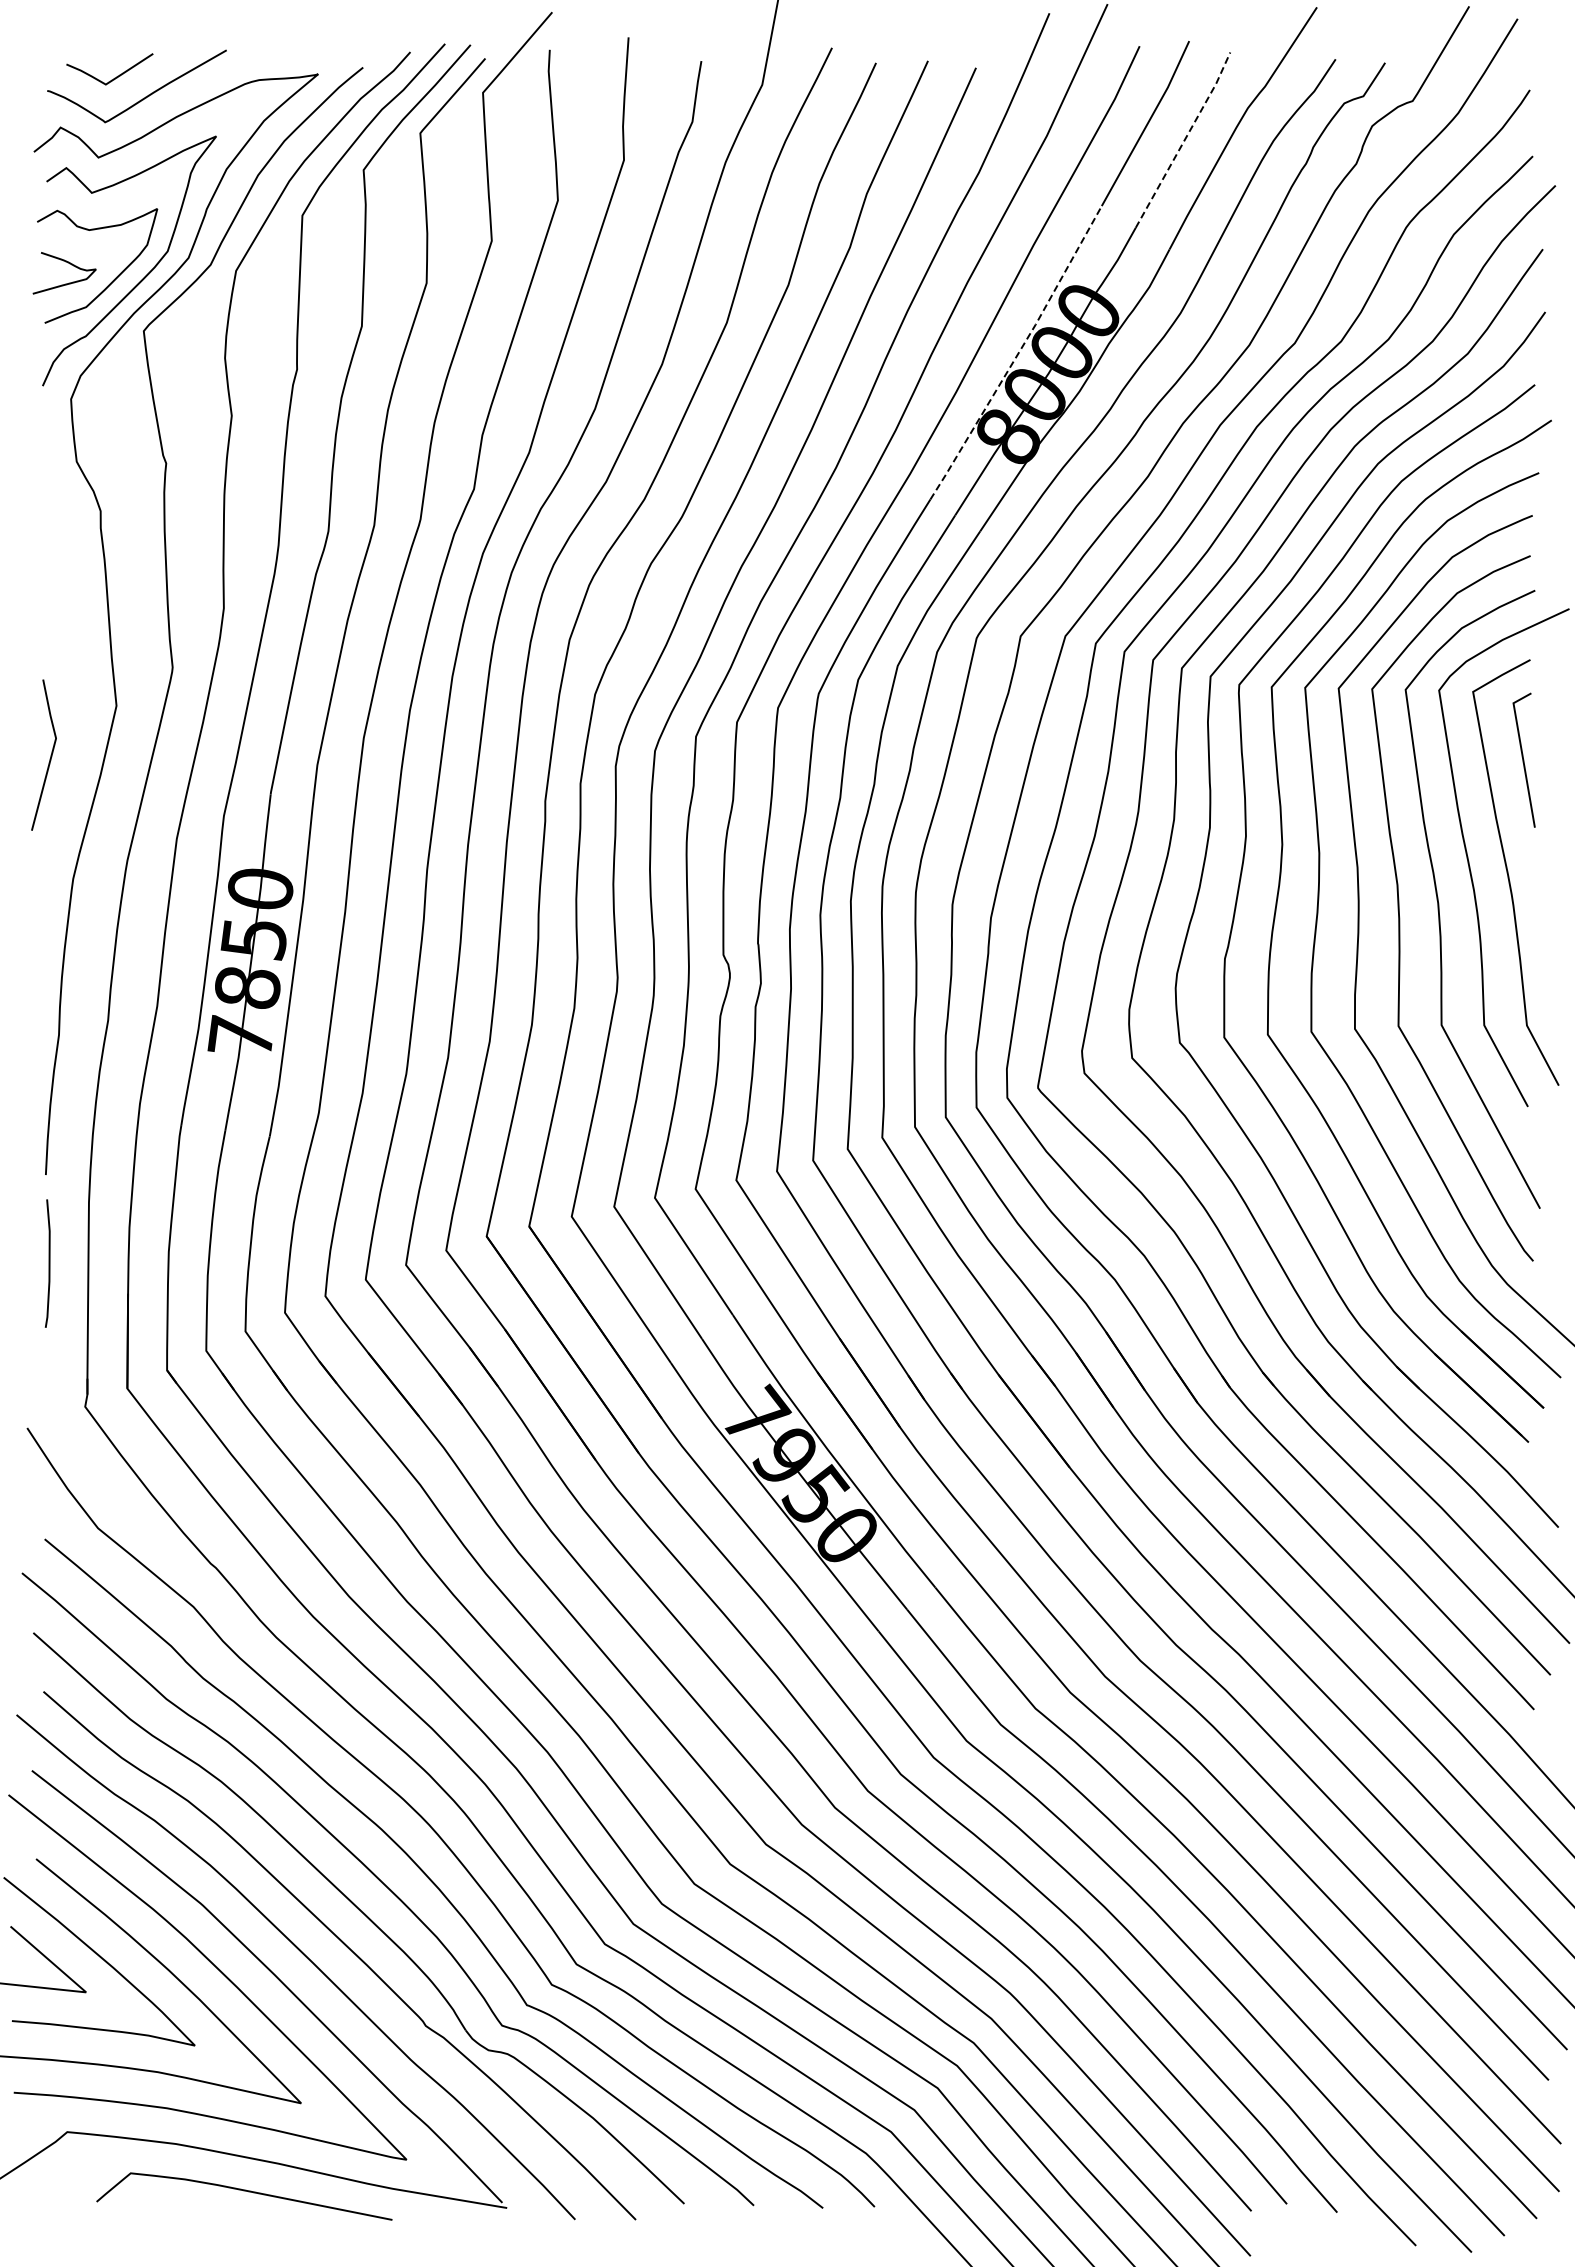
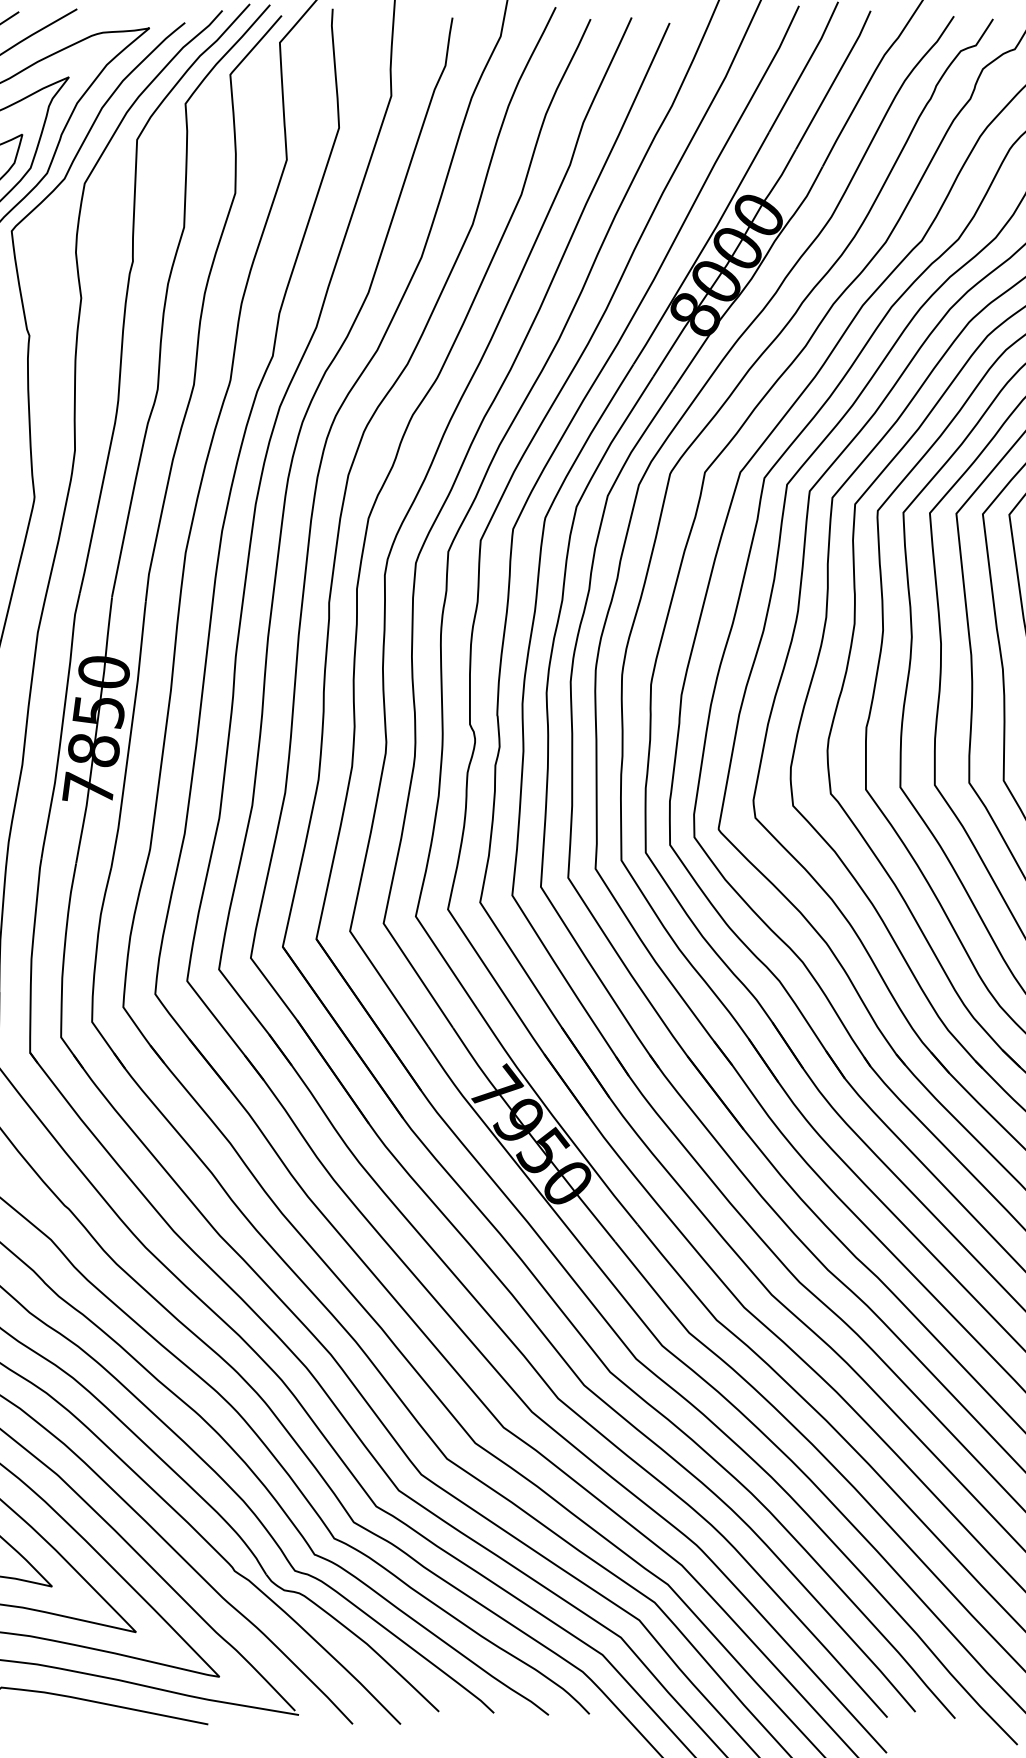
line: (1184, 139) -> (834, 79), dashed -> solid
line: (1018, 353) -> (703, 248), dashed -> solid

